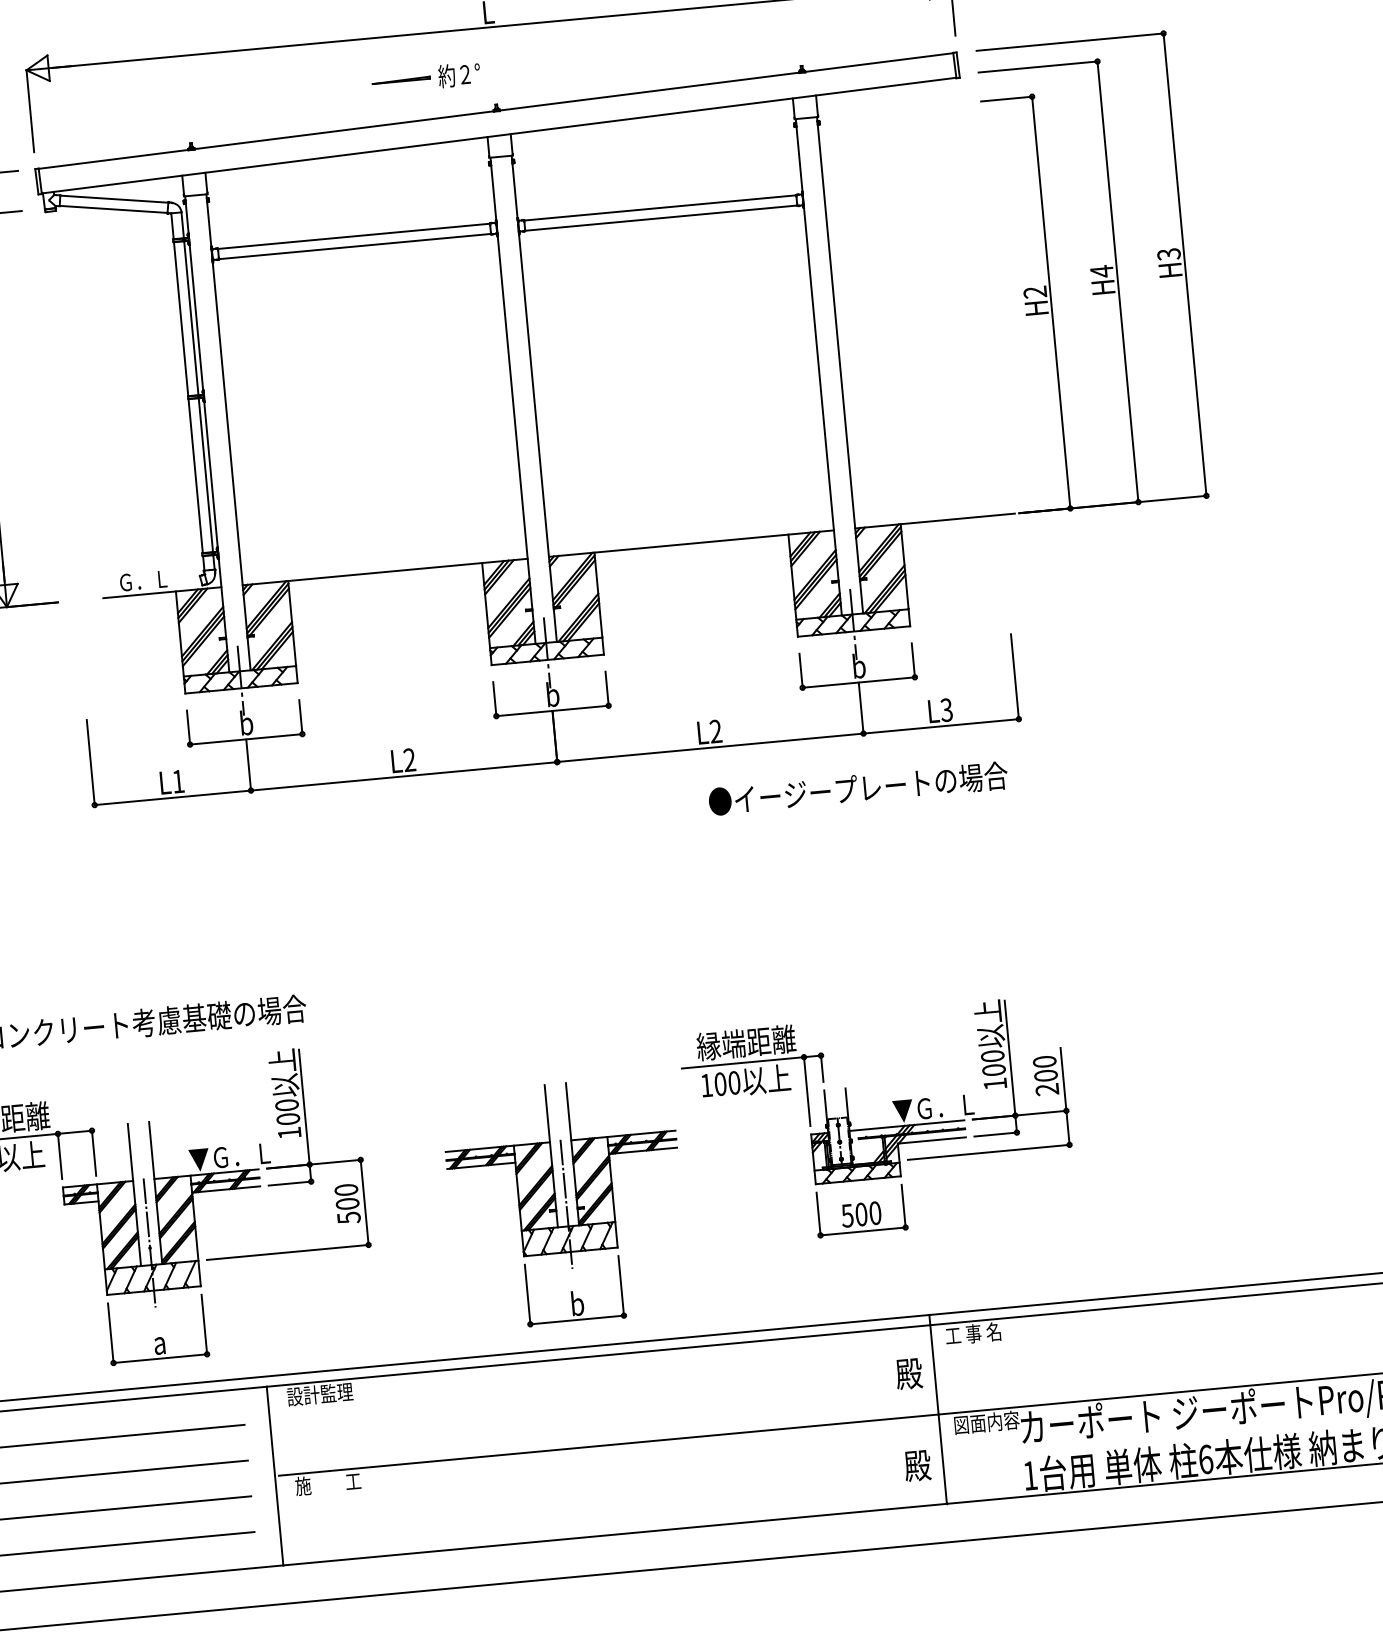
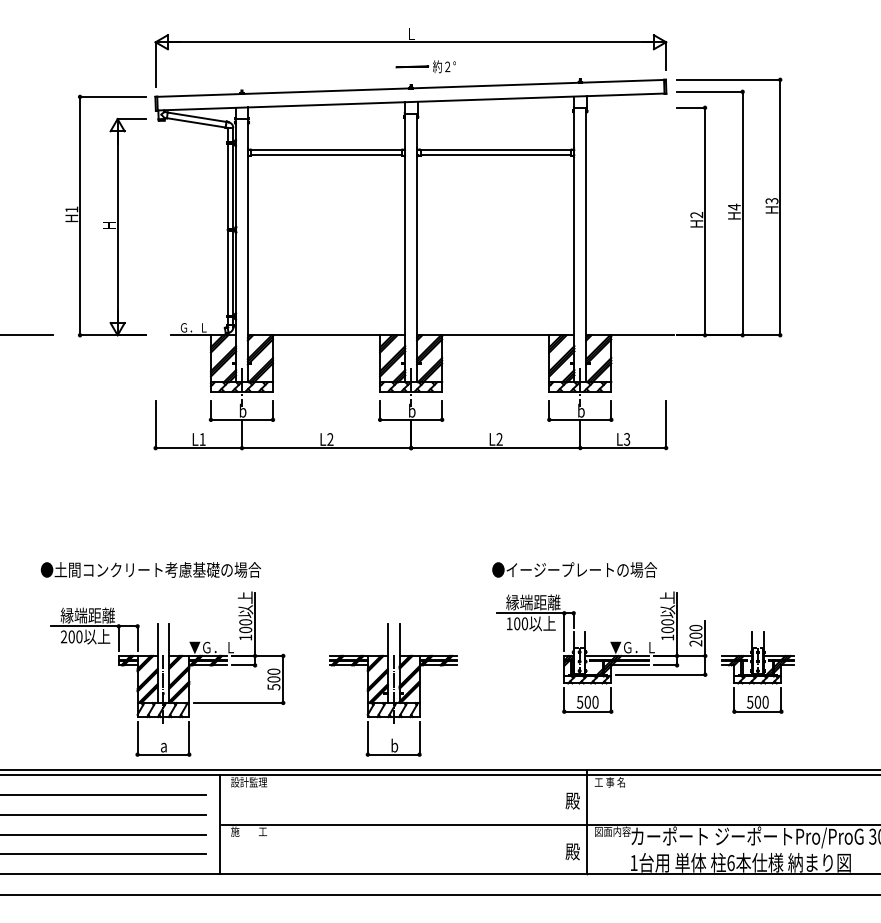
part: (425, 77) -> (425, 66), moved
text: (857, 787) -> (574, 569), moved
part: (1221, 1110) -> (757, 672), added
part: (877, 1121) -> (601, 652), moved

